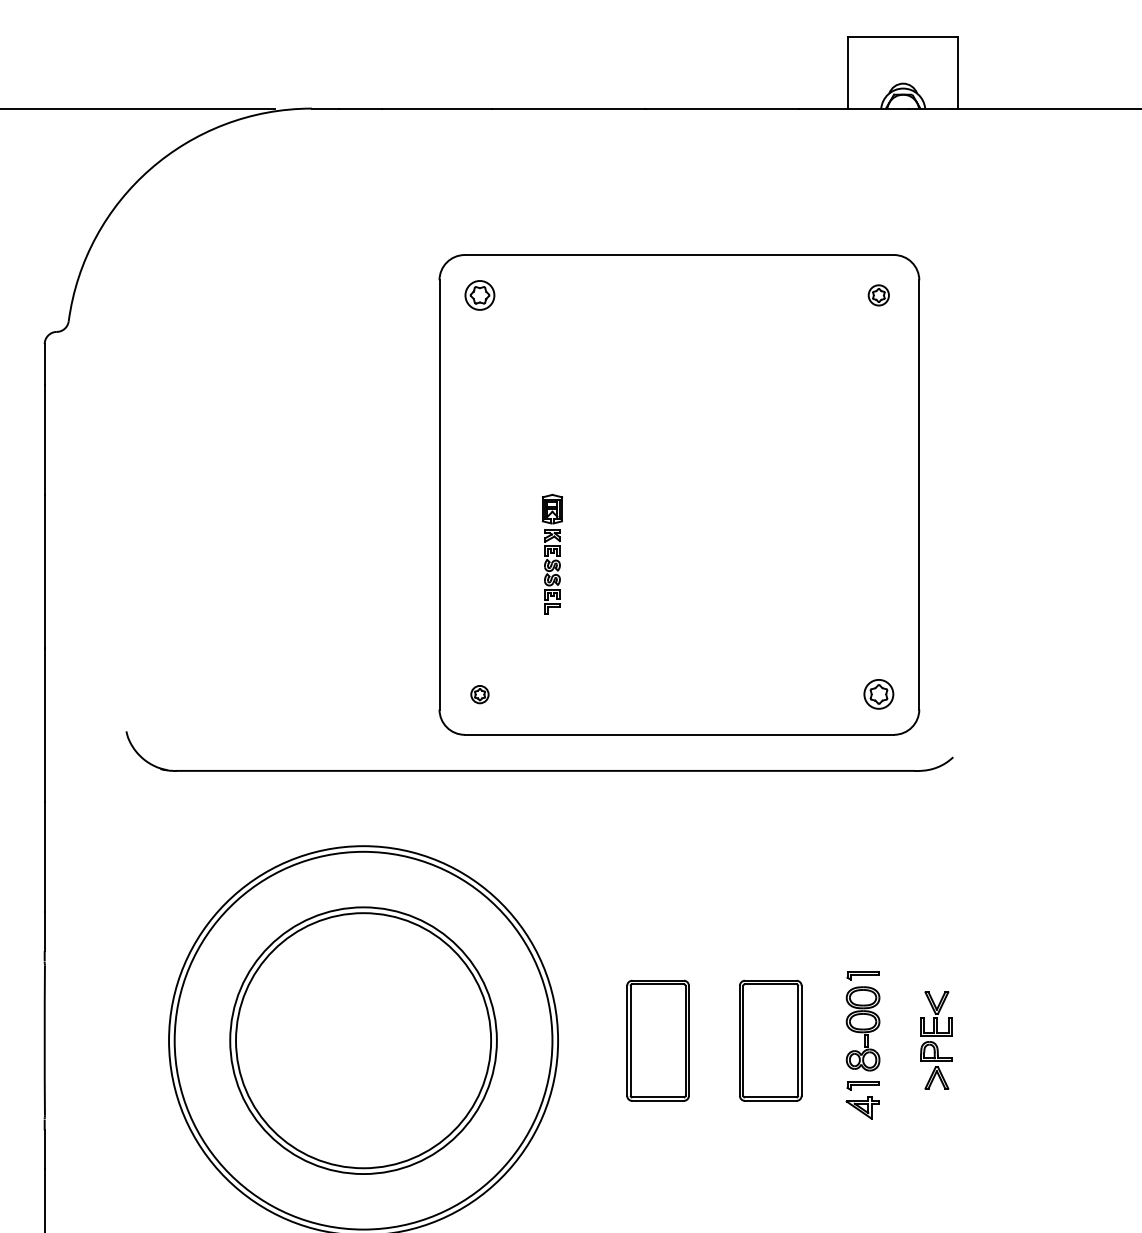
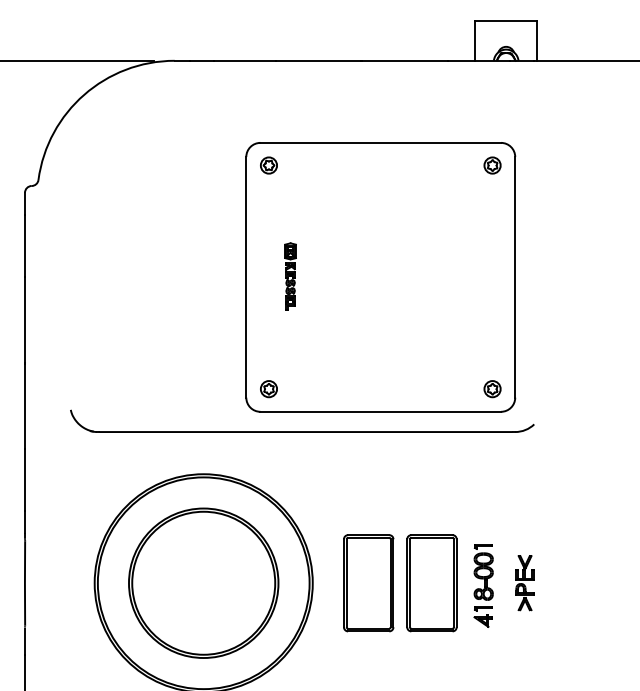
part: (878, 295) -> (492, 165), size x1.43
part: (552, 554) -> (290, 276), moved
part: (479, 695) -> (268, 389), size x1.67
part: (657, 1041) -> (368, 583), size x1.43
part: (769, 1041) -> (431, 583), size x1.43

